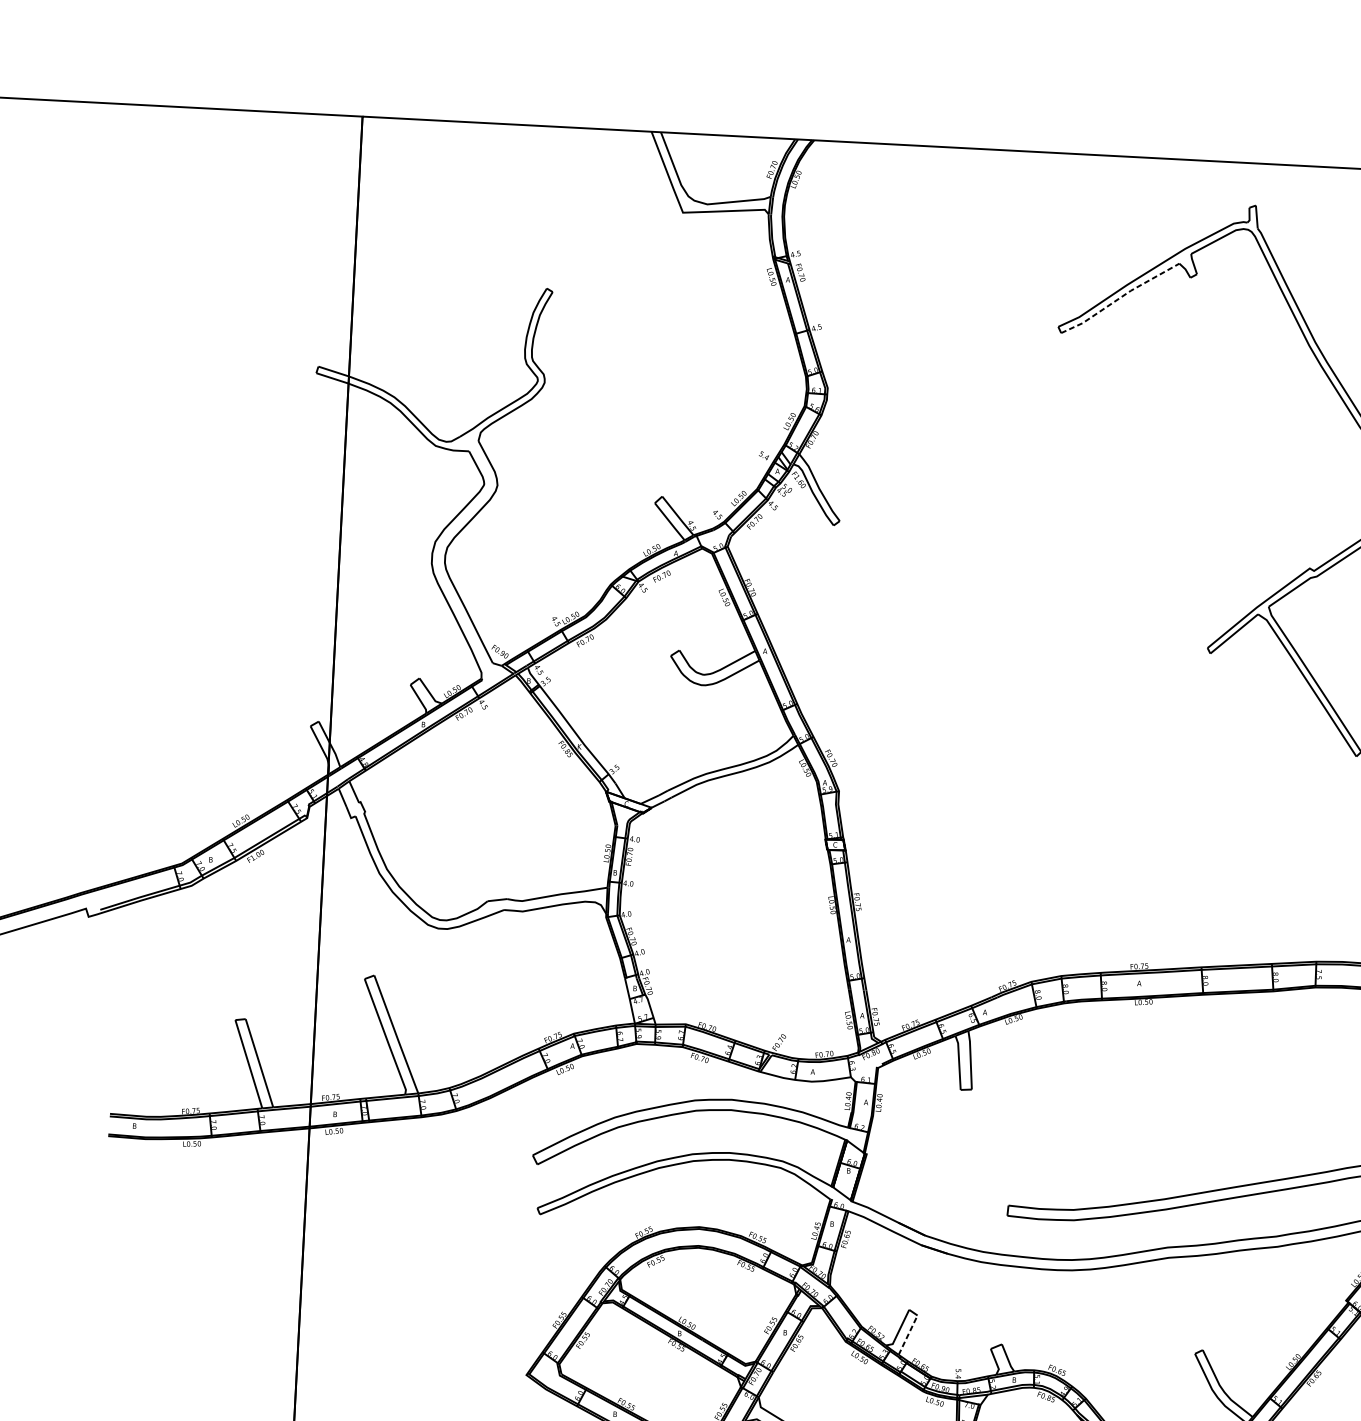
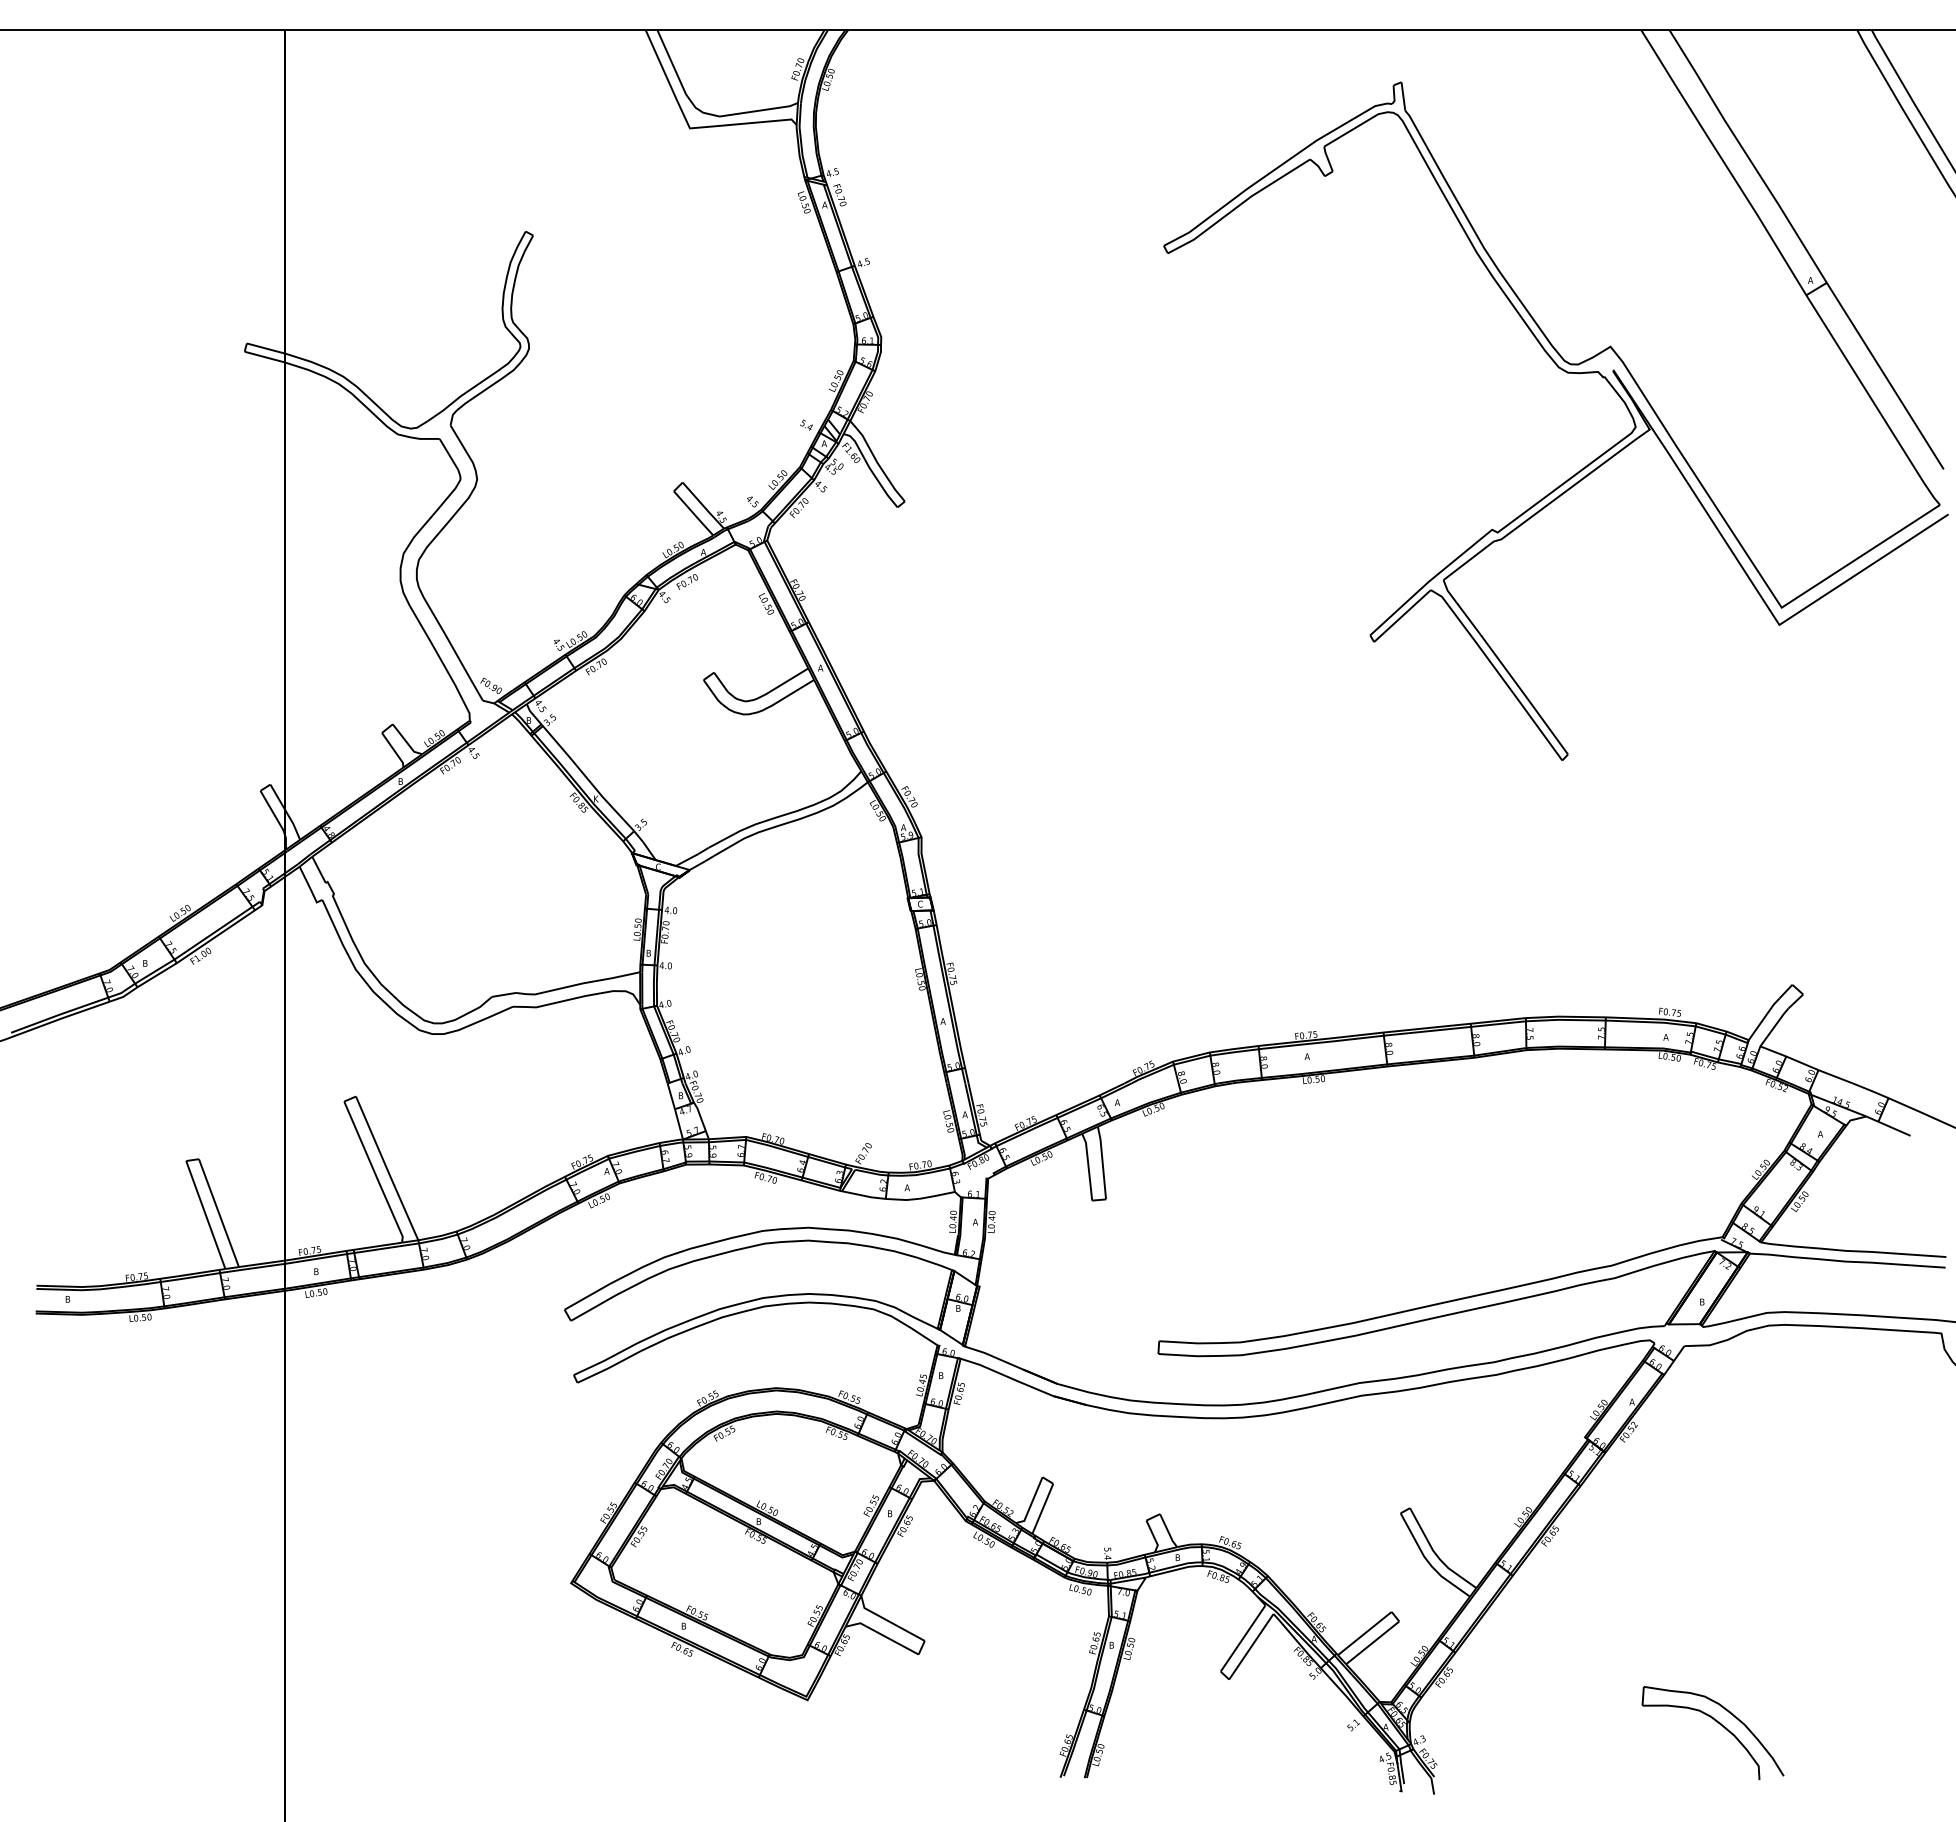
line: (1119, 297) -> (1238, 205), dashed -> solid
line: (908, 1334) -> (1043, 1508), dashed -> solid

